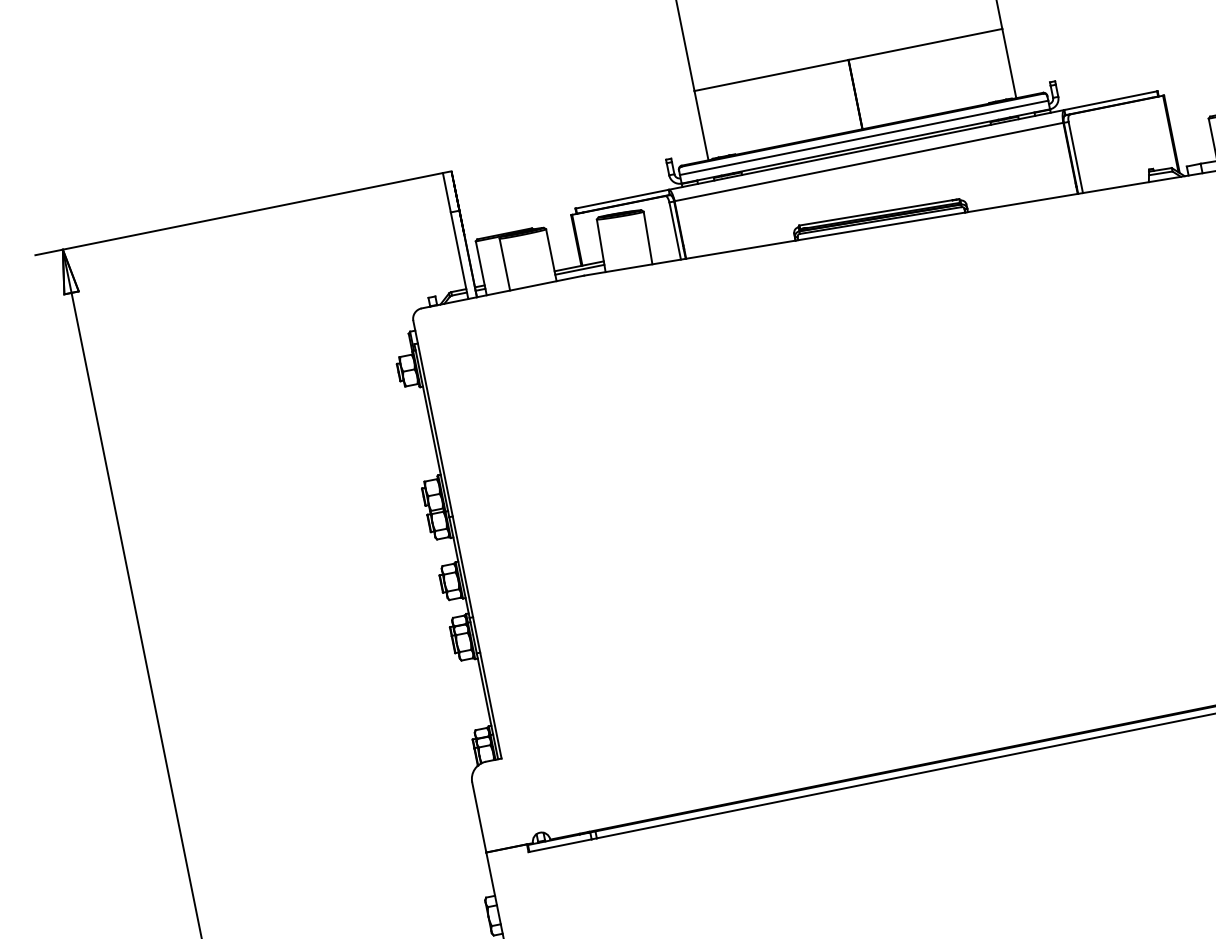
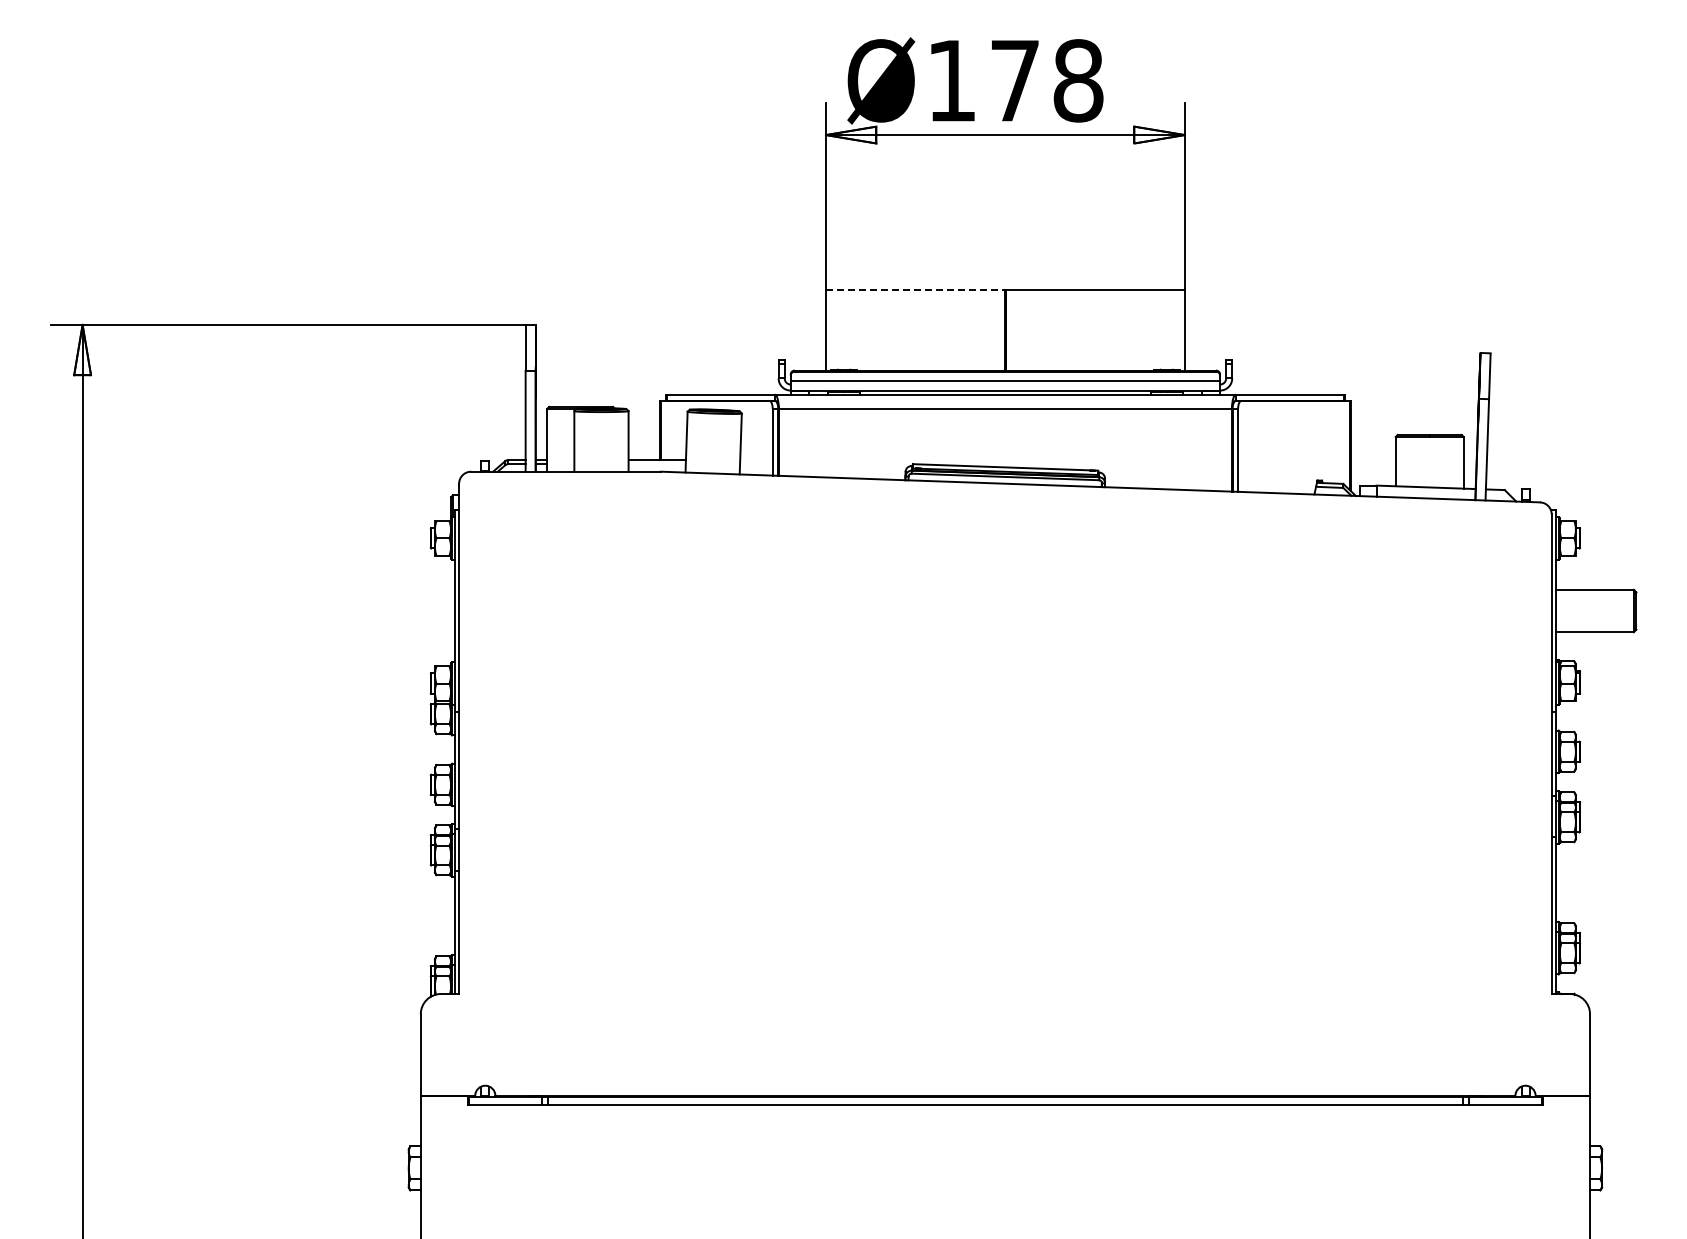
line: (771, 75) -> (915, 289), solid -> dashed
line: (579, 270) -> (656, 464), removed

